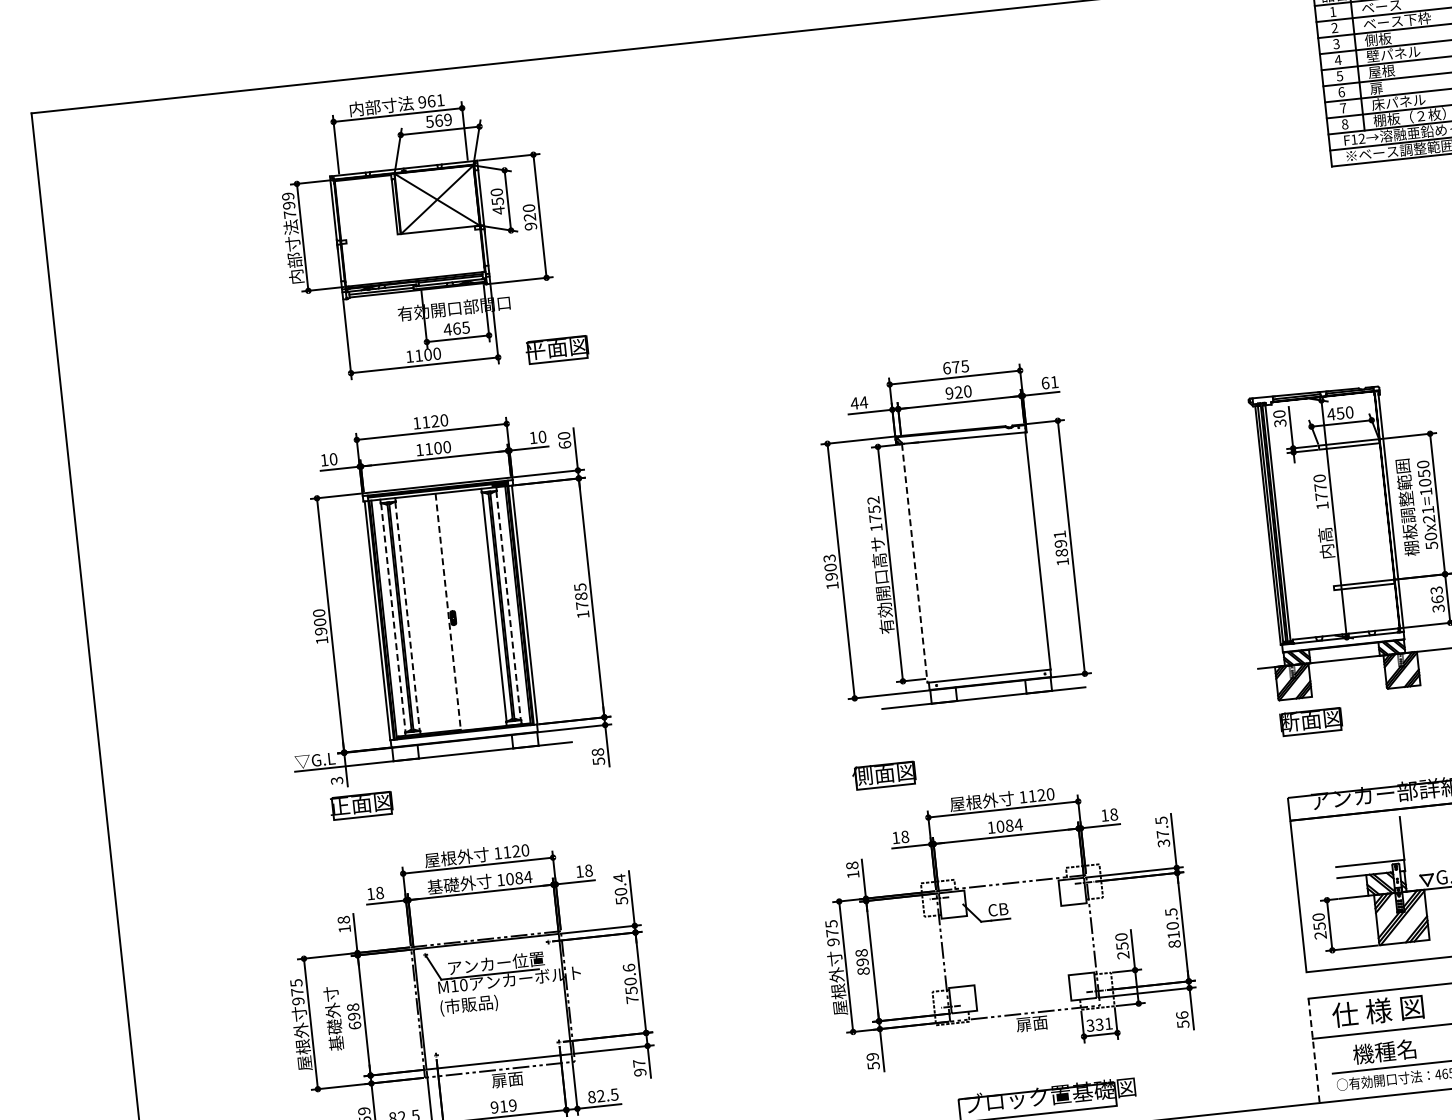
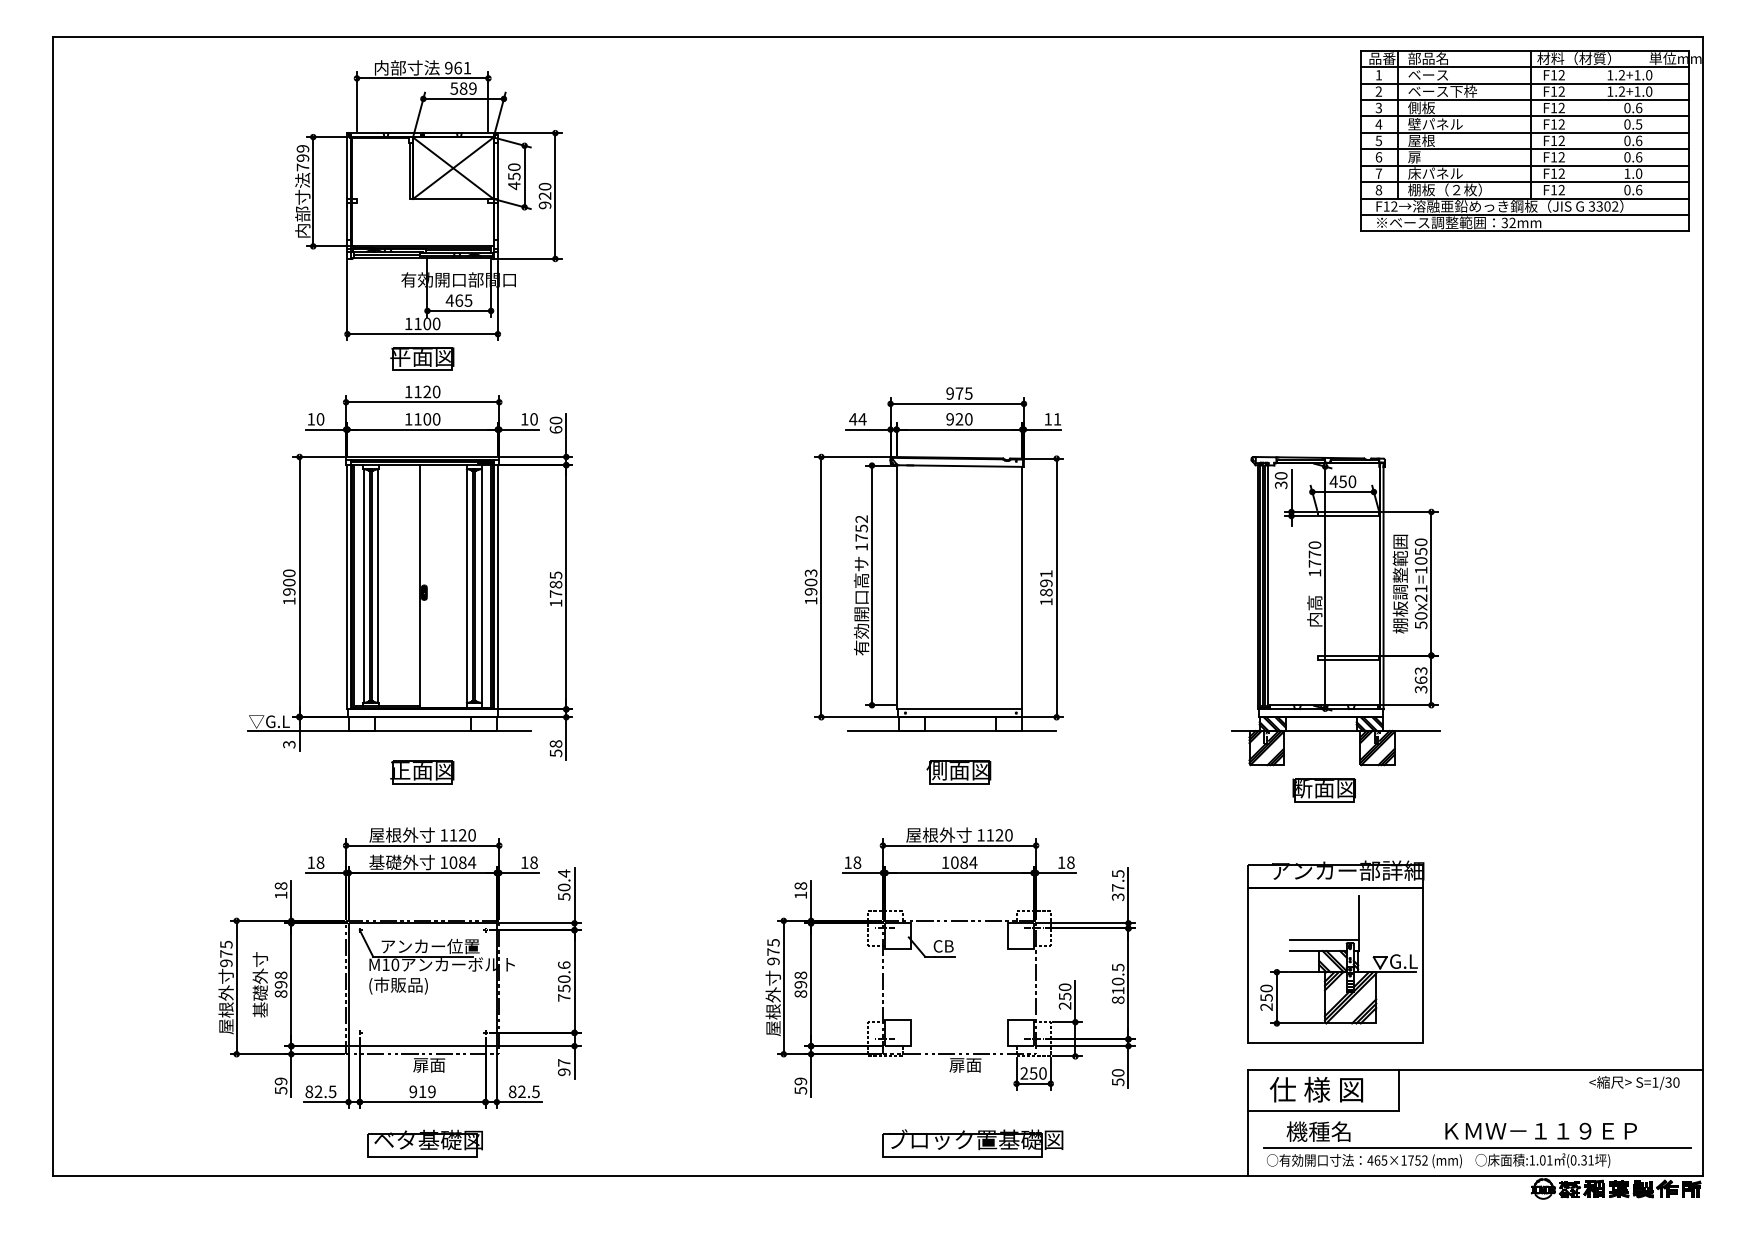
text: (438, 120) -> (463, 88), 569 -> 589
part: (557, 349) -> (422, 358), moved
text: (947, 368) -> (950, 393), 675 -> 975
text: (1045, 383) -> (1048, 419), 61 -> 11
line: (914, 563) -> (896, 587), dashed -> solid
line: (508, 605) -> (481, 586), dashed -> solid
line: (447, 612) -> (419, 586), dashed -> solid
line: (407, 616) -> (378, 586), dashed -> solid
line: (393, 618) -> (363, 586), dashed -> solid
part: (1310, 722) -> (1323, 790), moved
part: (883, 775) -> (958, 772), moved
part: (361, 805) -> (422, 772), moved
text: (1181, 1014) -> (1117, 1072), 56 -> 50
text: (1099, 1024) -> (1033, 1073), 331 -> 250
text: (354, 1025) -> (280, 993), 698 -> 898
line: (1314, 1051) -> (1247, 1123), dashed -> solid

